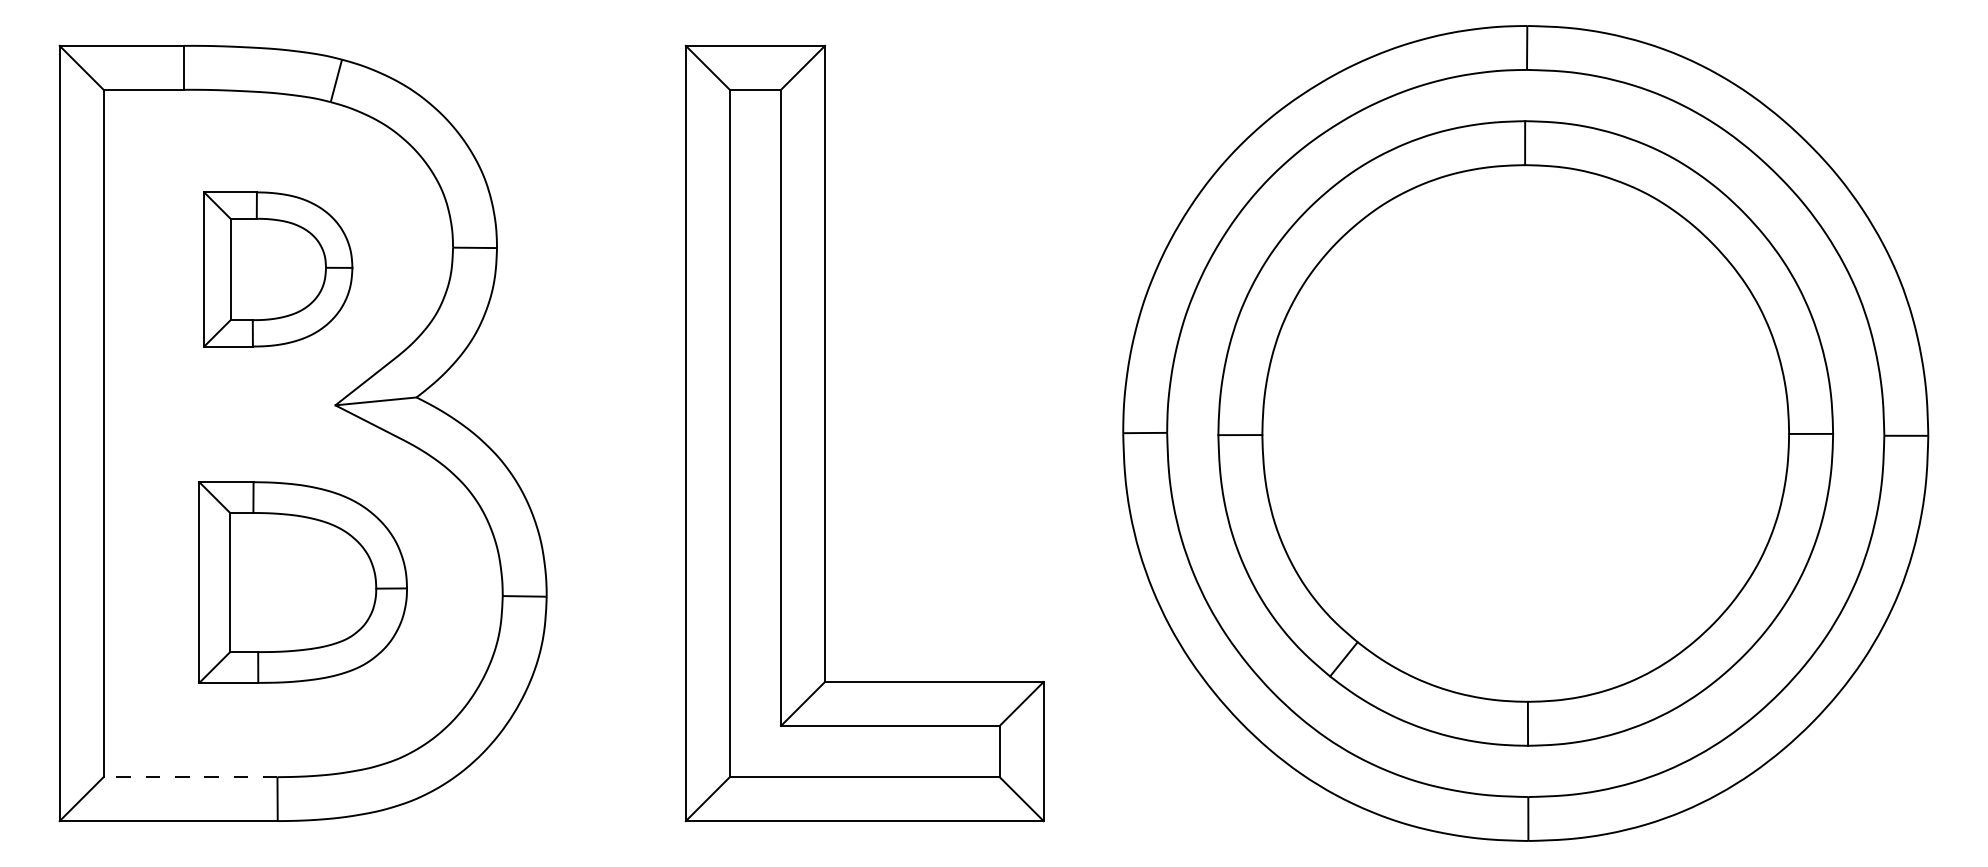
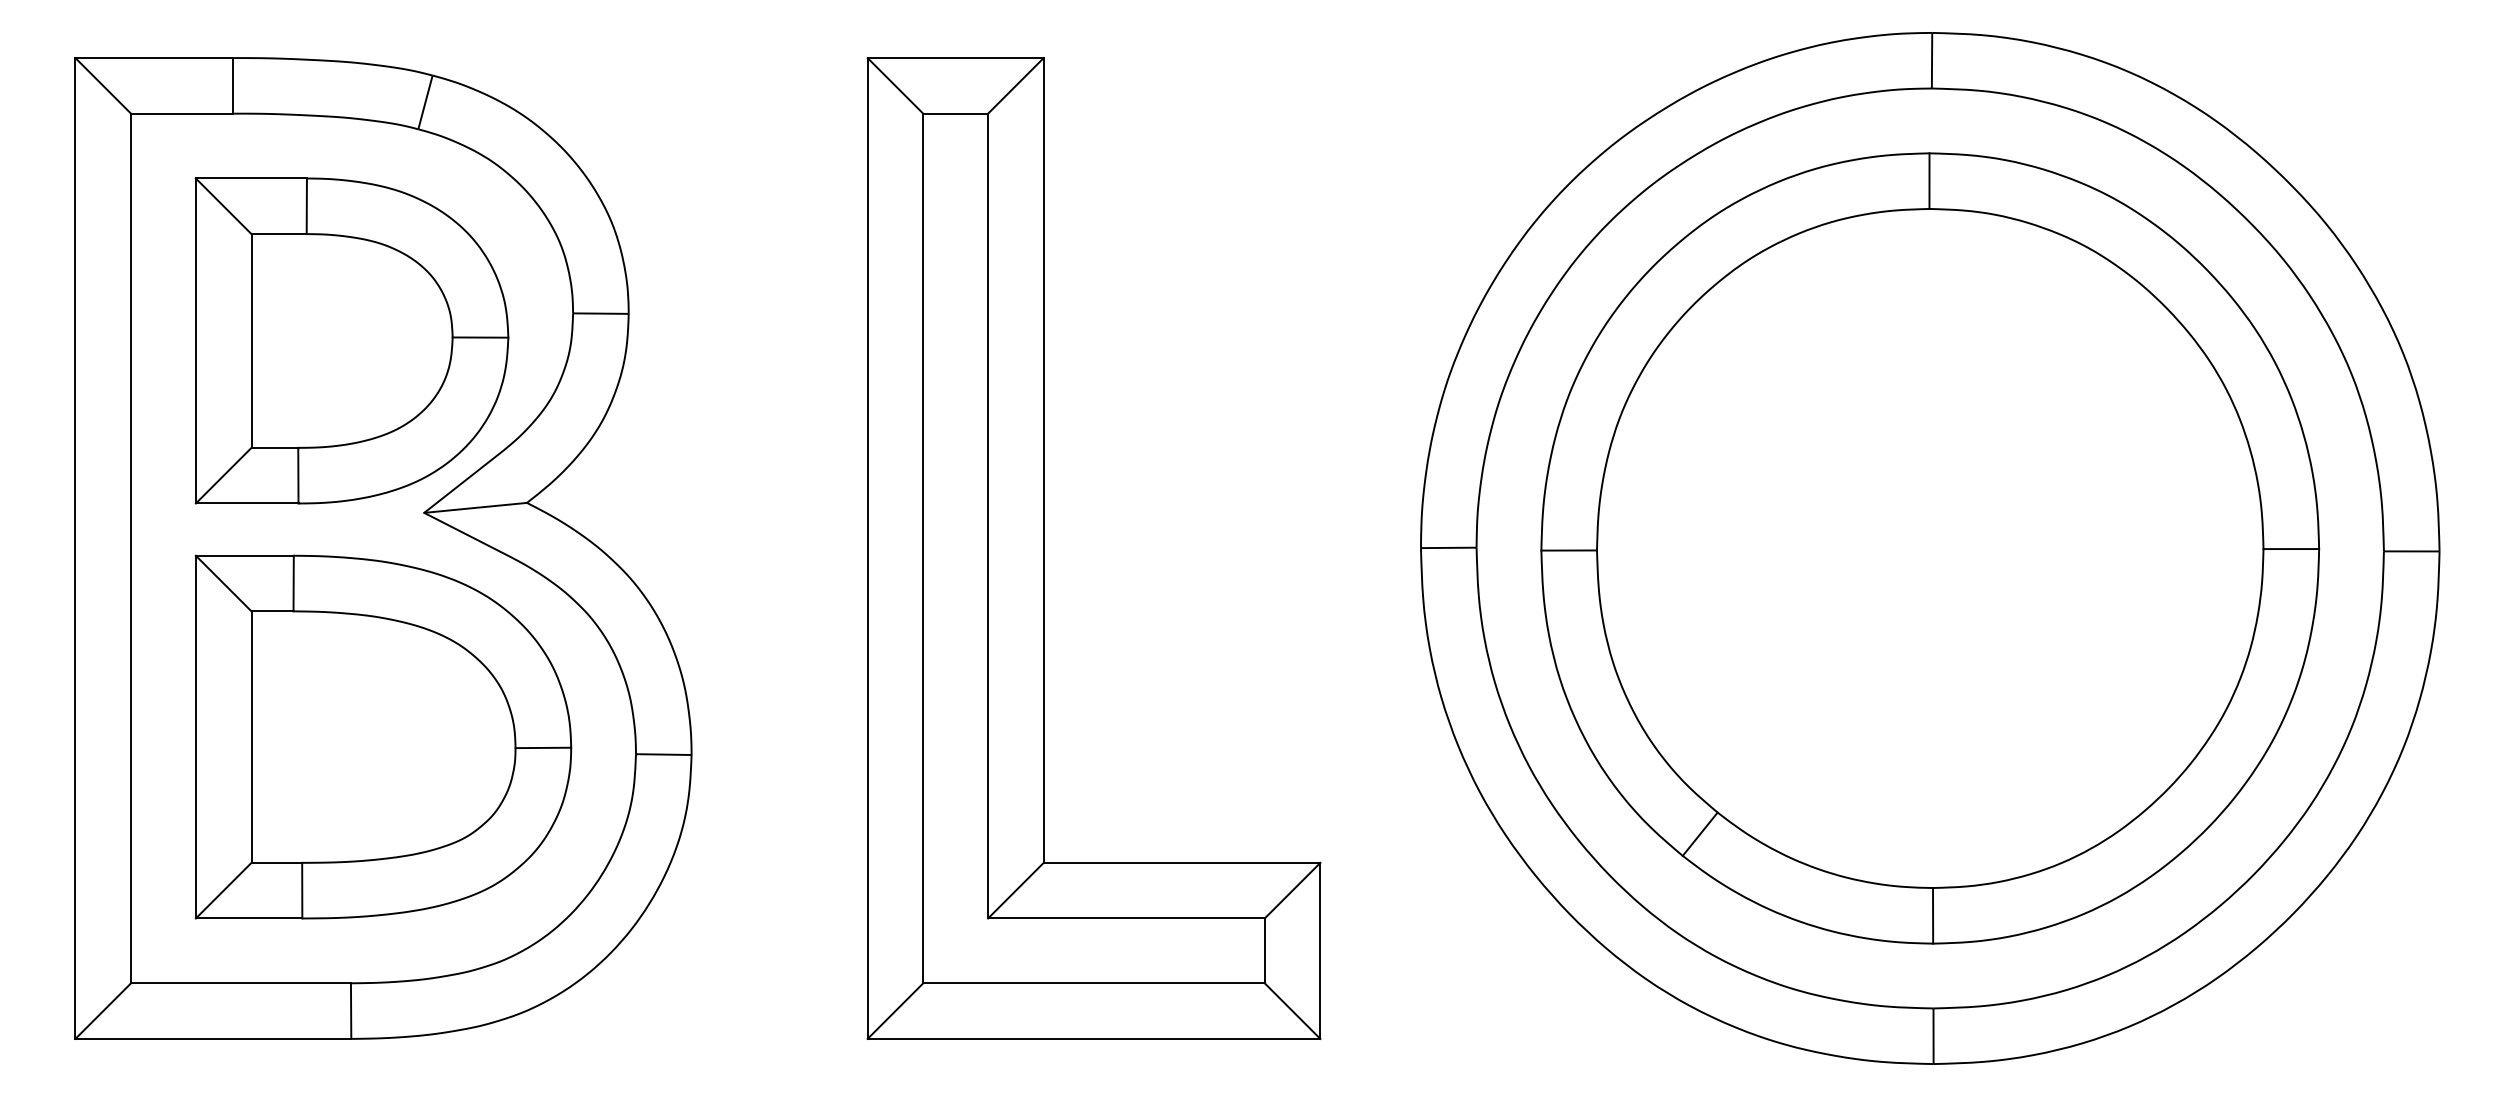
part: (277, 269) -> (351, 340), size x1.67
part: (303, 582) -> (383, 736), size x1.43
line: (190, 777) -> (241, 983), dashed -> solid

